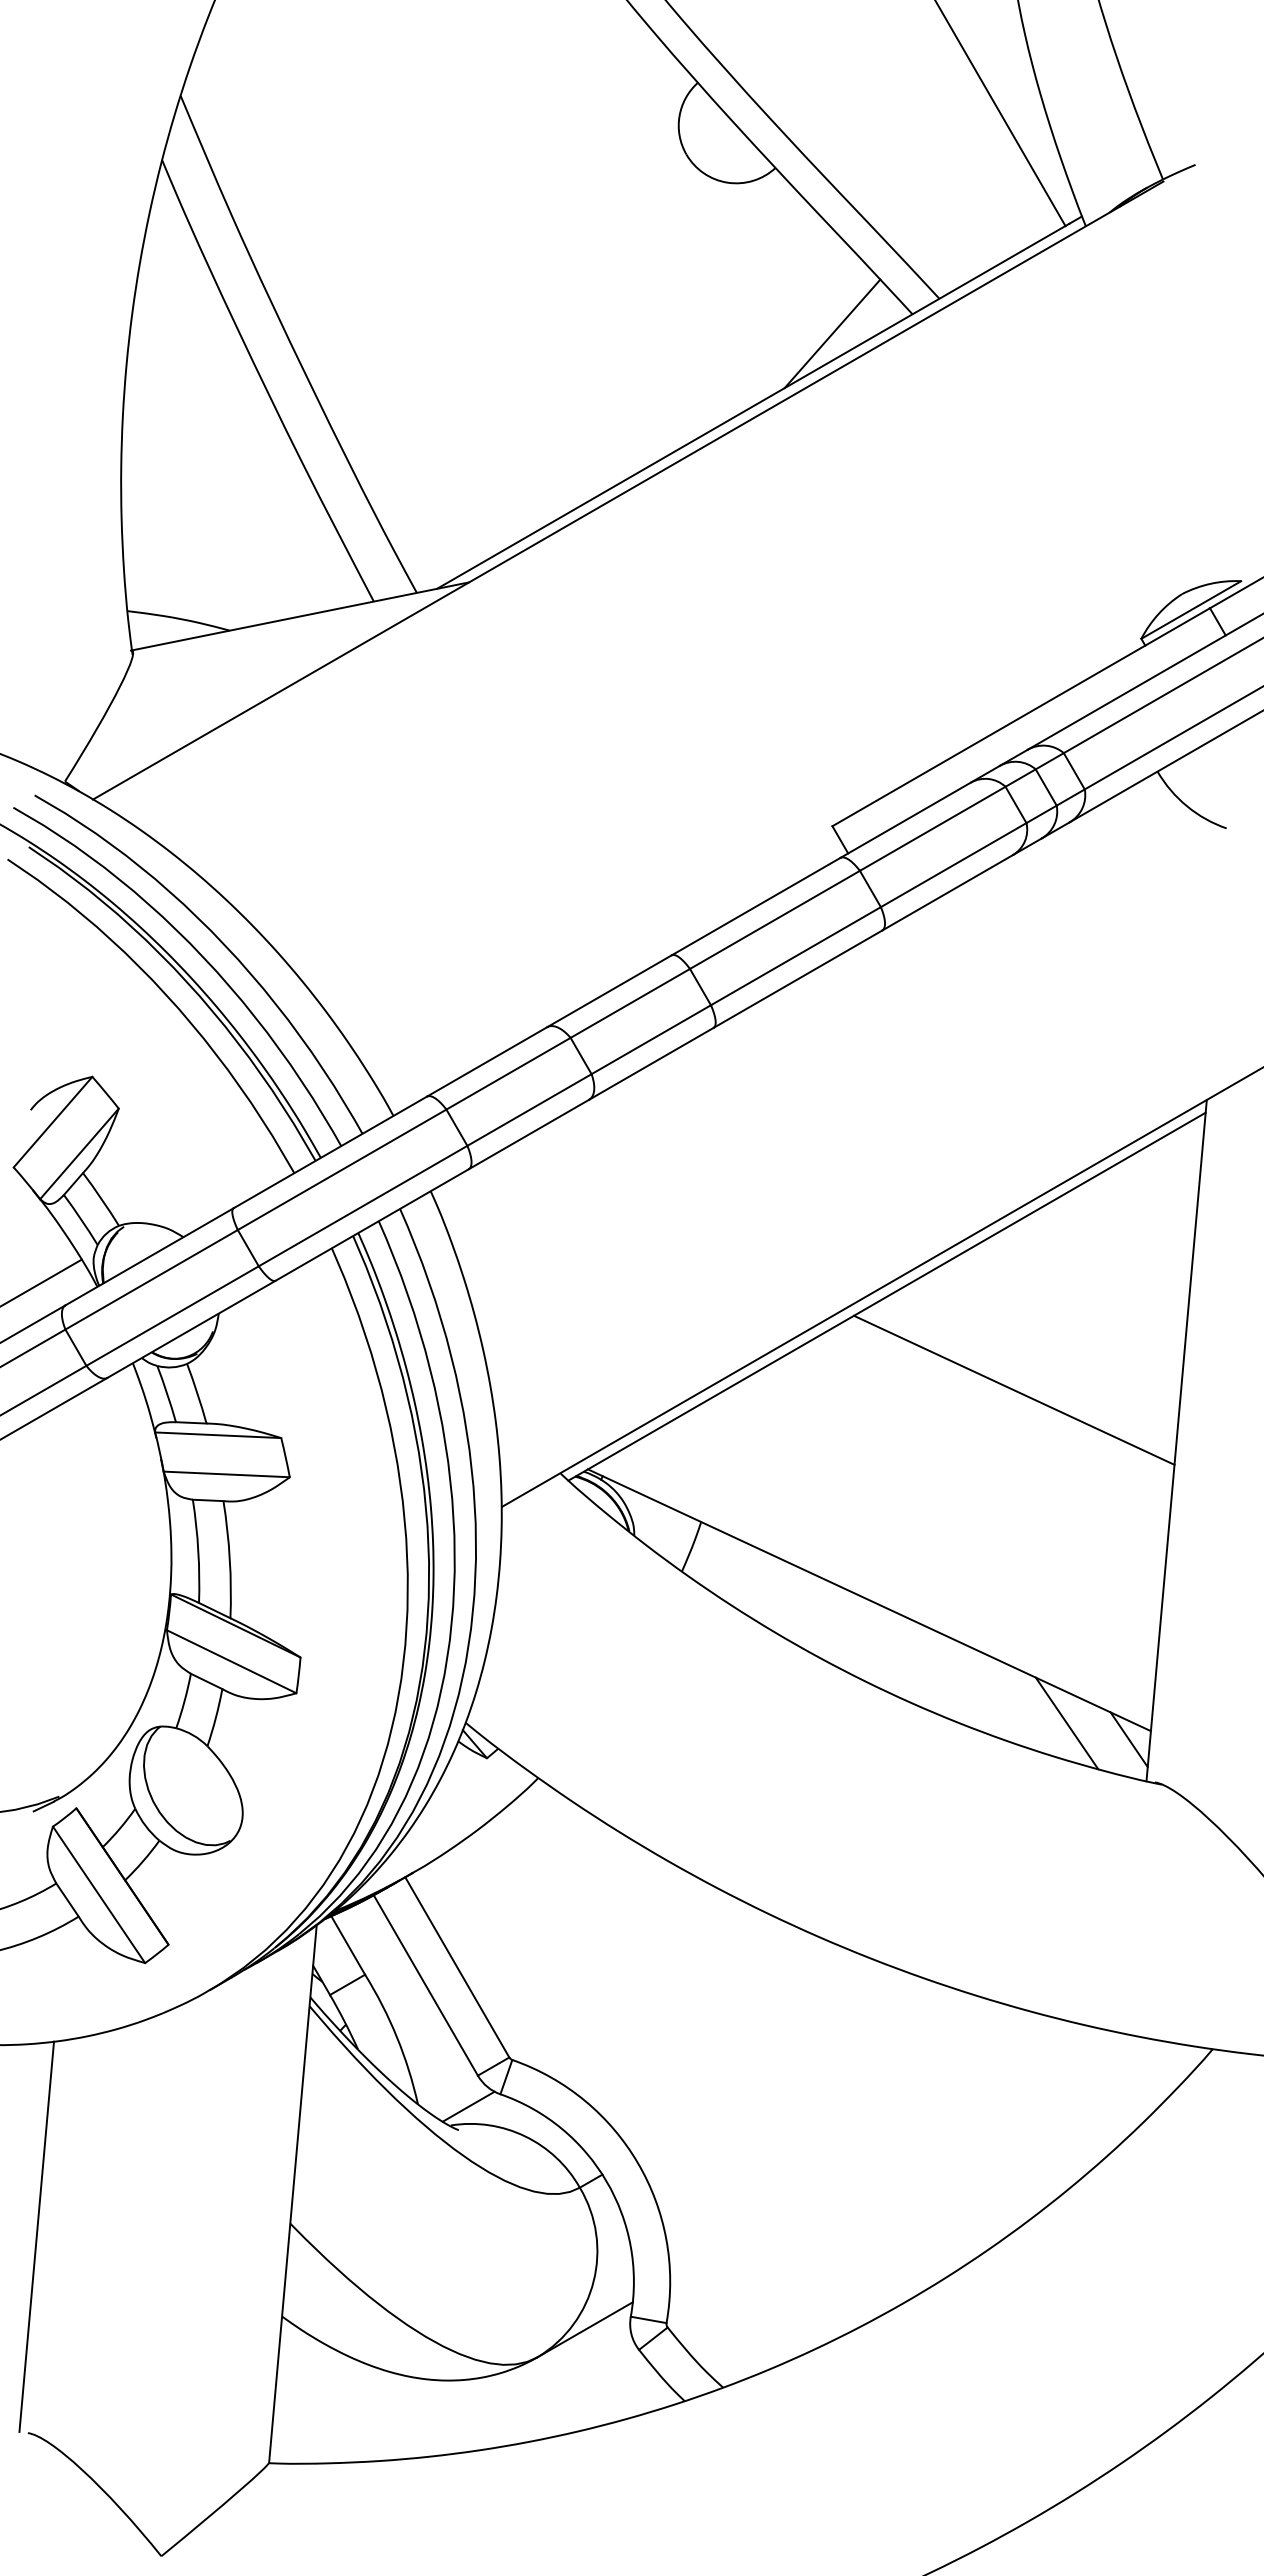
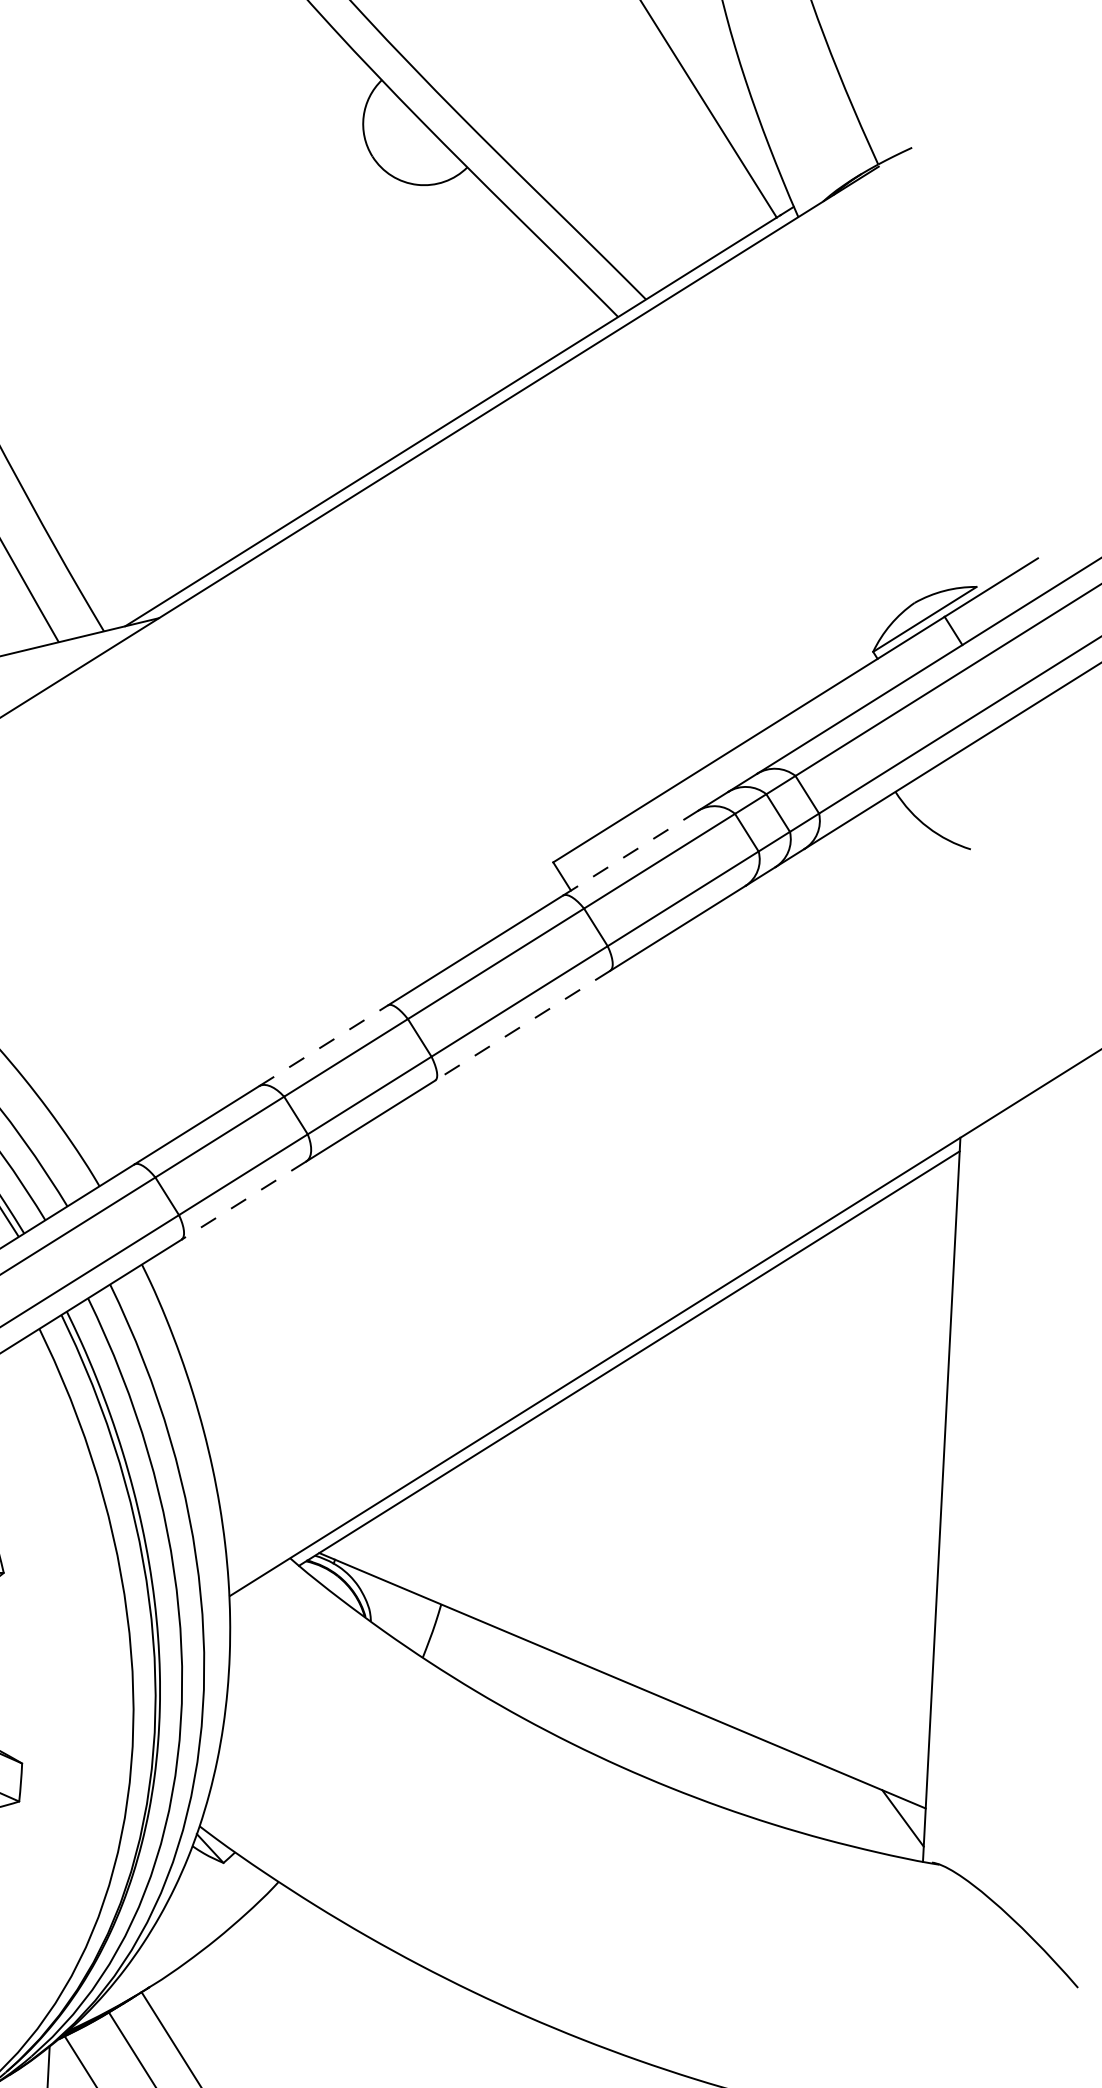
line: (832, 333) -> (534, 340), removed
line: (906, 819) -> (631, 852), solid -> dashed
line: (797, 979) -> (522, 1026), solid -> dashed
line: (609, 991) -> (323, 1046), solid -> dashed
line: (528, 1134) -> (243, 1200), solid -> dashed
line: (1013, 1389) -> (766, 1451), removed
line: (1066, 1723) -> (836, 1803), removed

